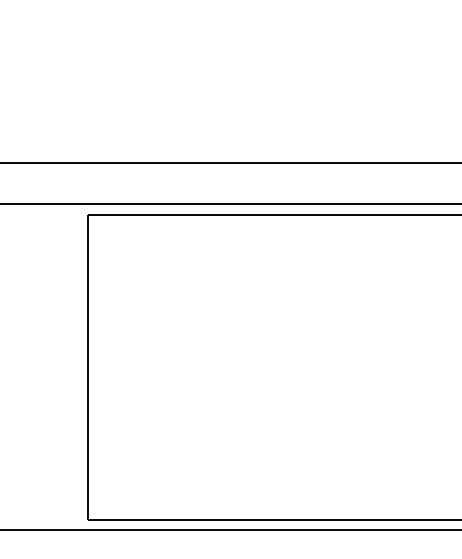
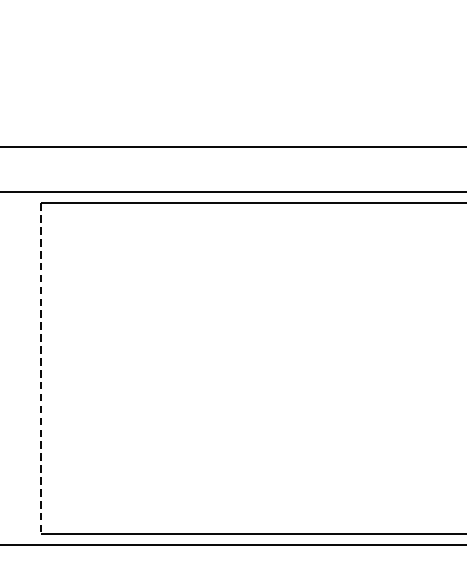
line: (87, 367) -> (41, 368), solid -> dashed

